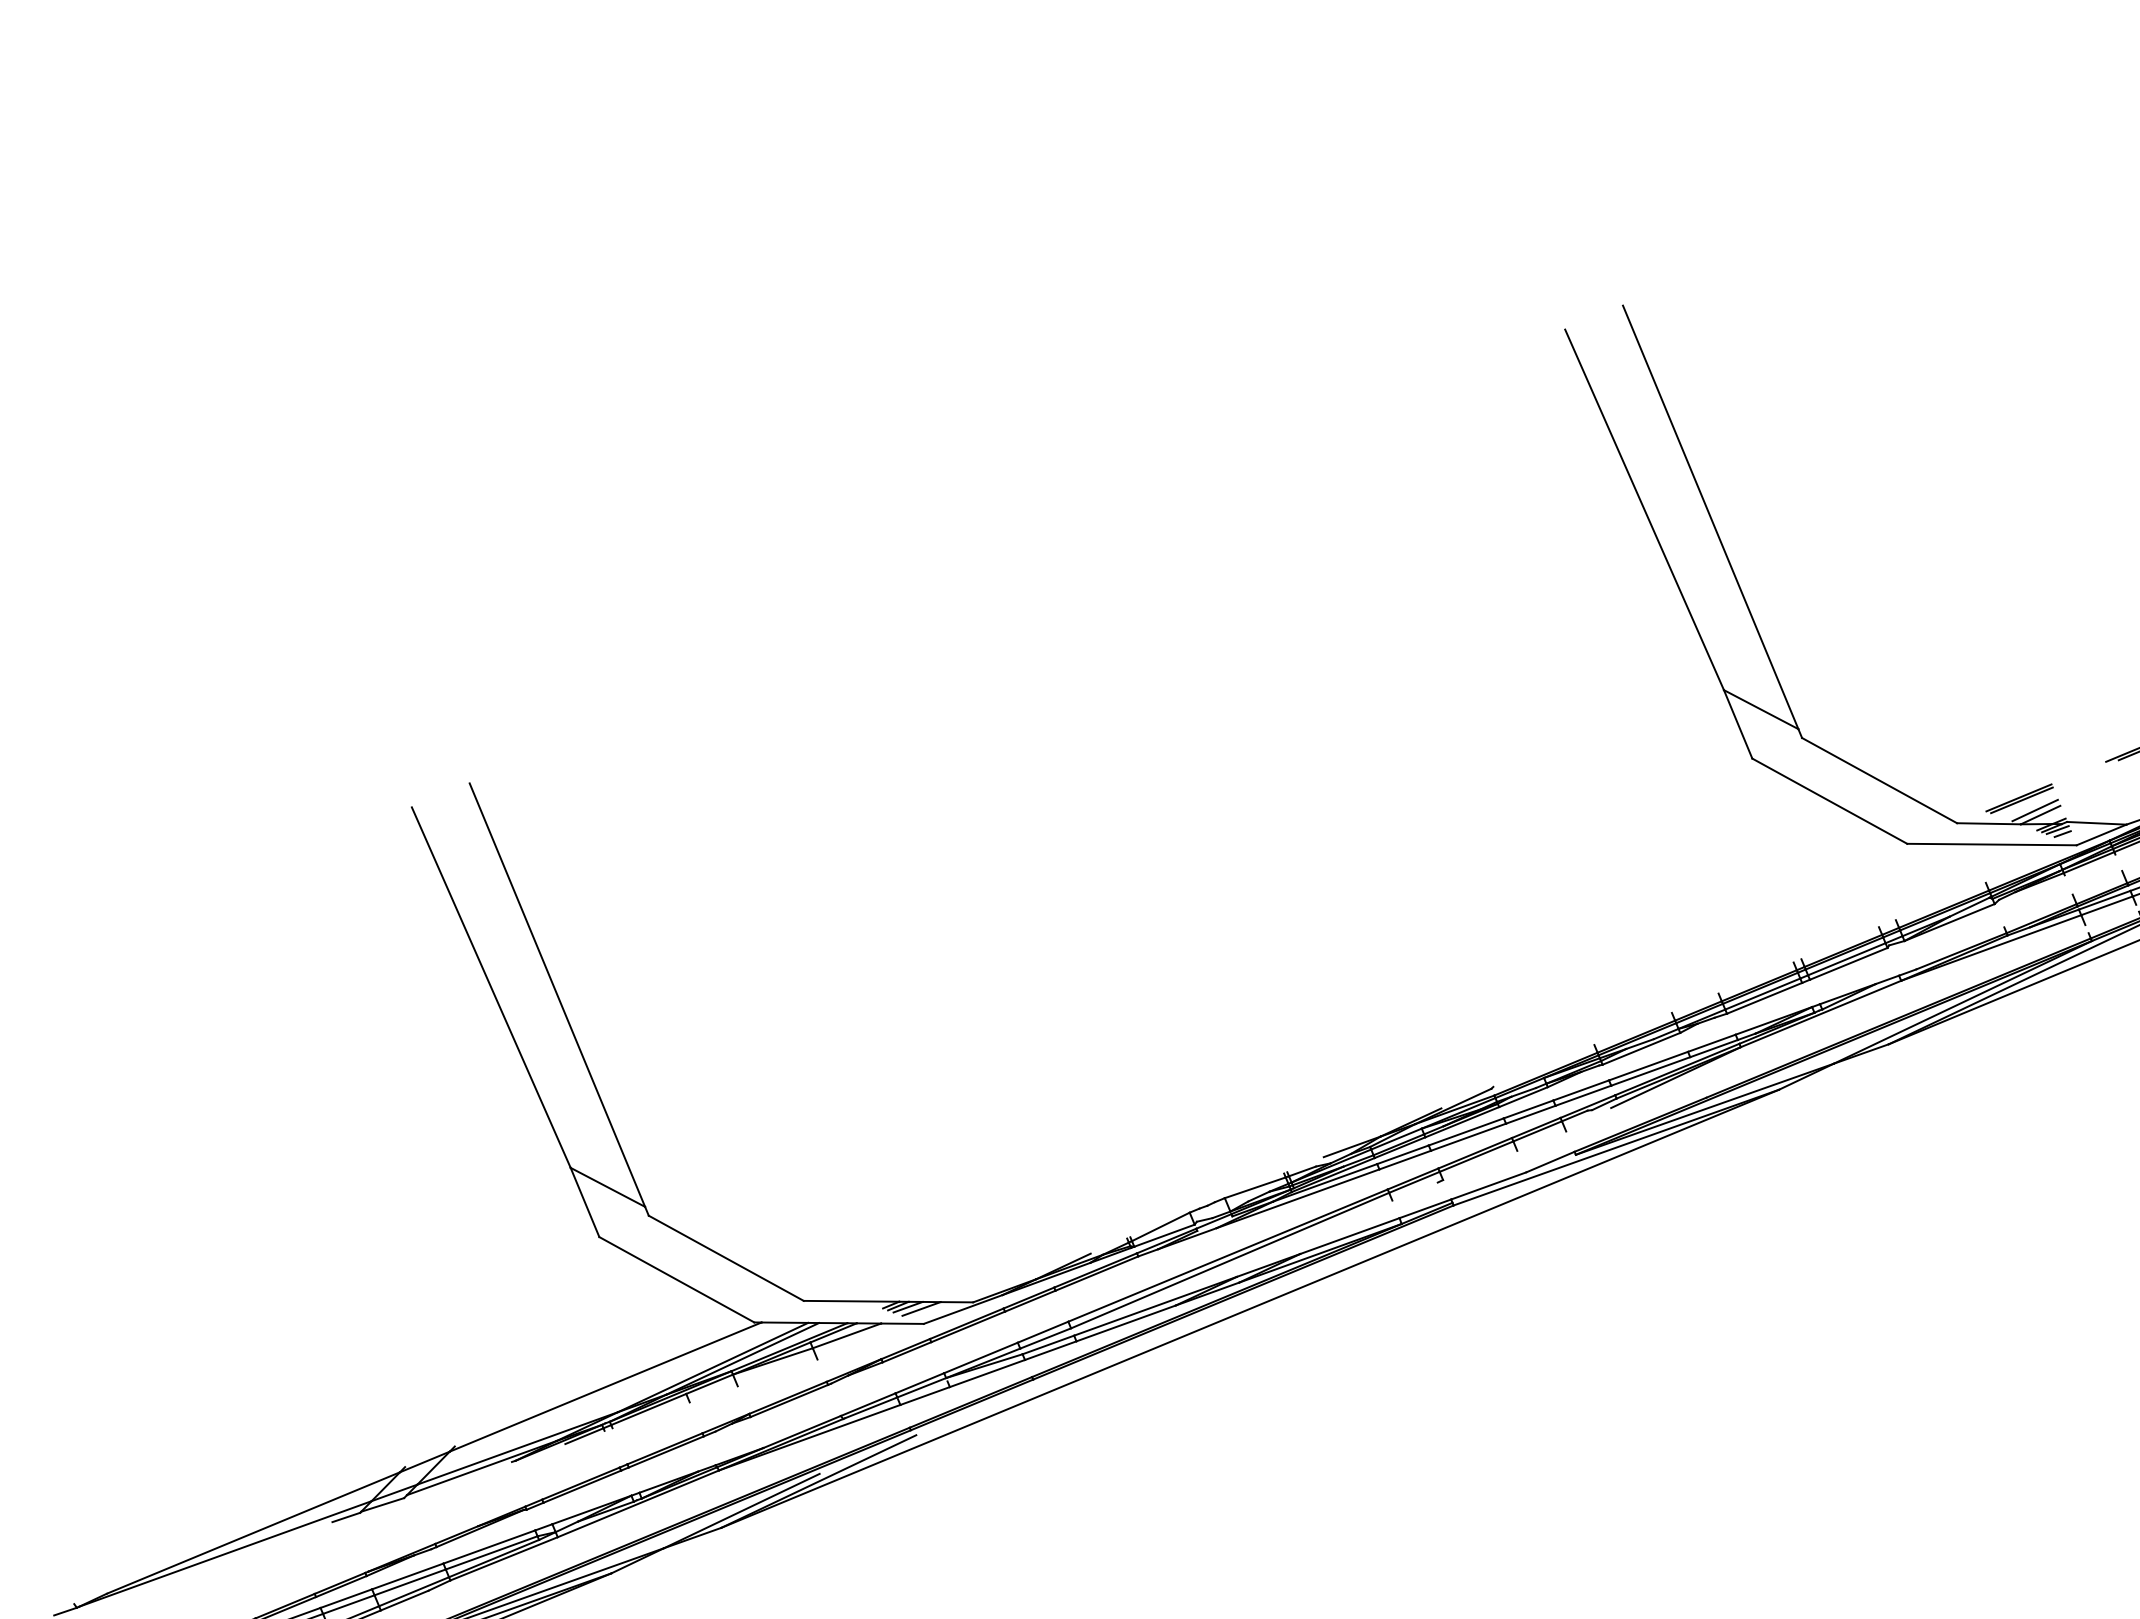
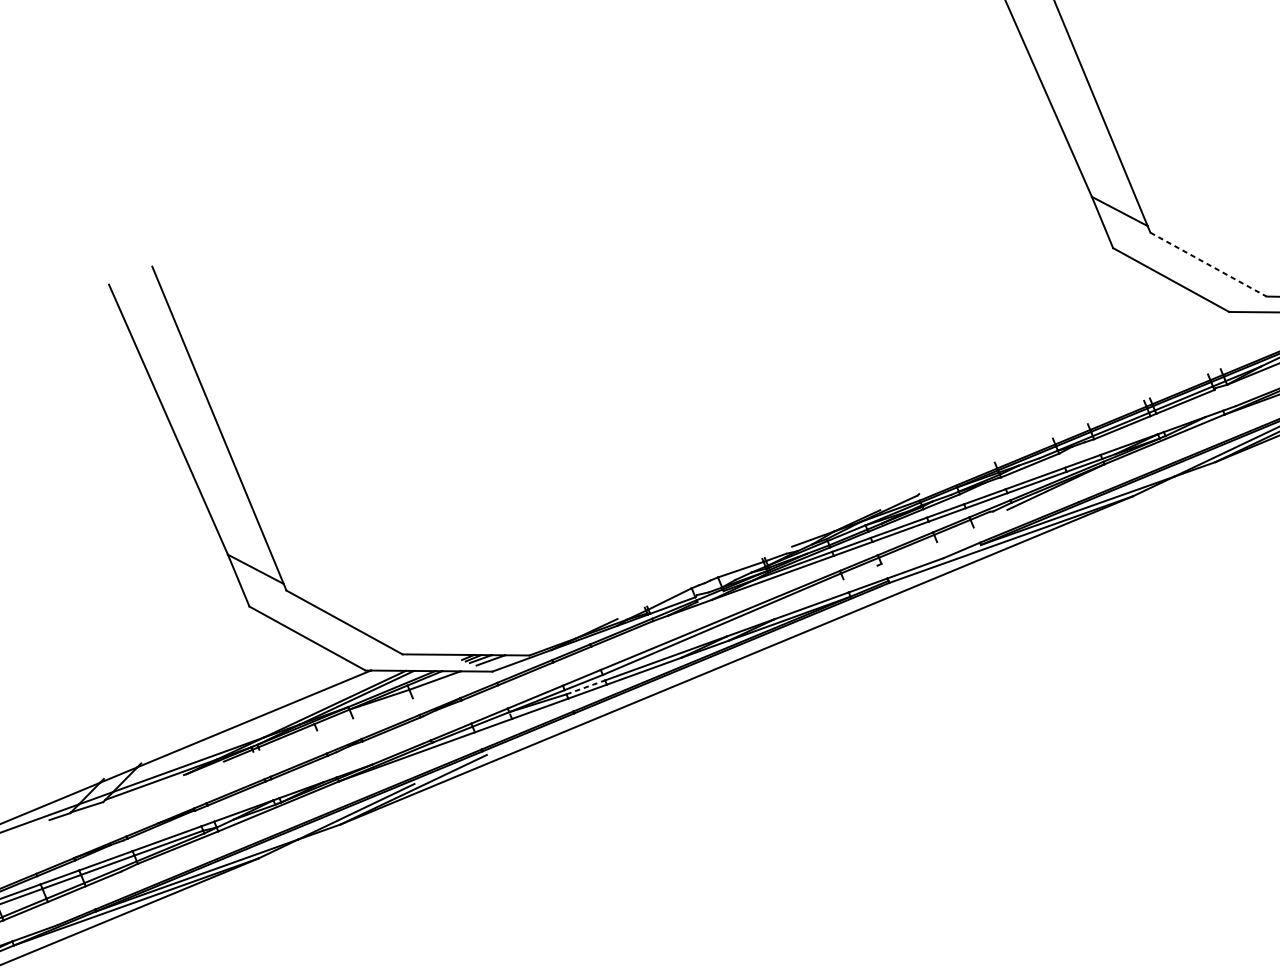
line: (1880, 780) -> (1209, 264), solid -> dashed
line: (1048, 1344) -> (585, 687), solid -> dashed

